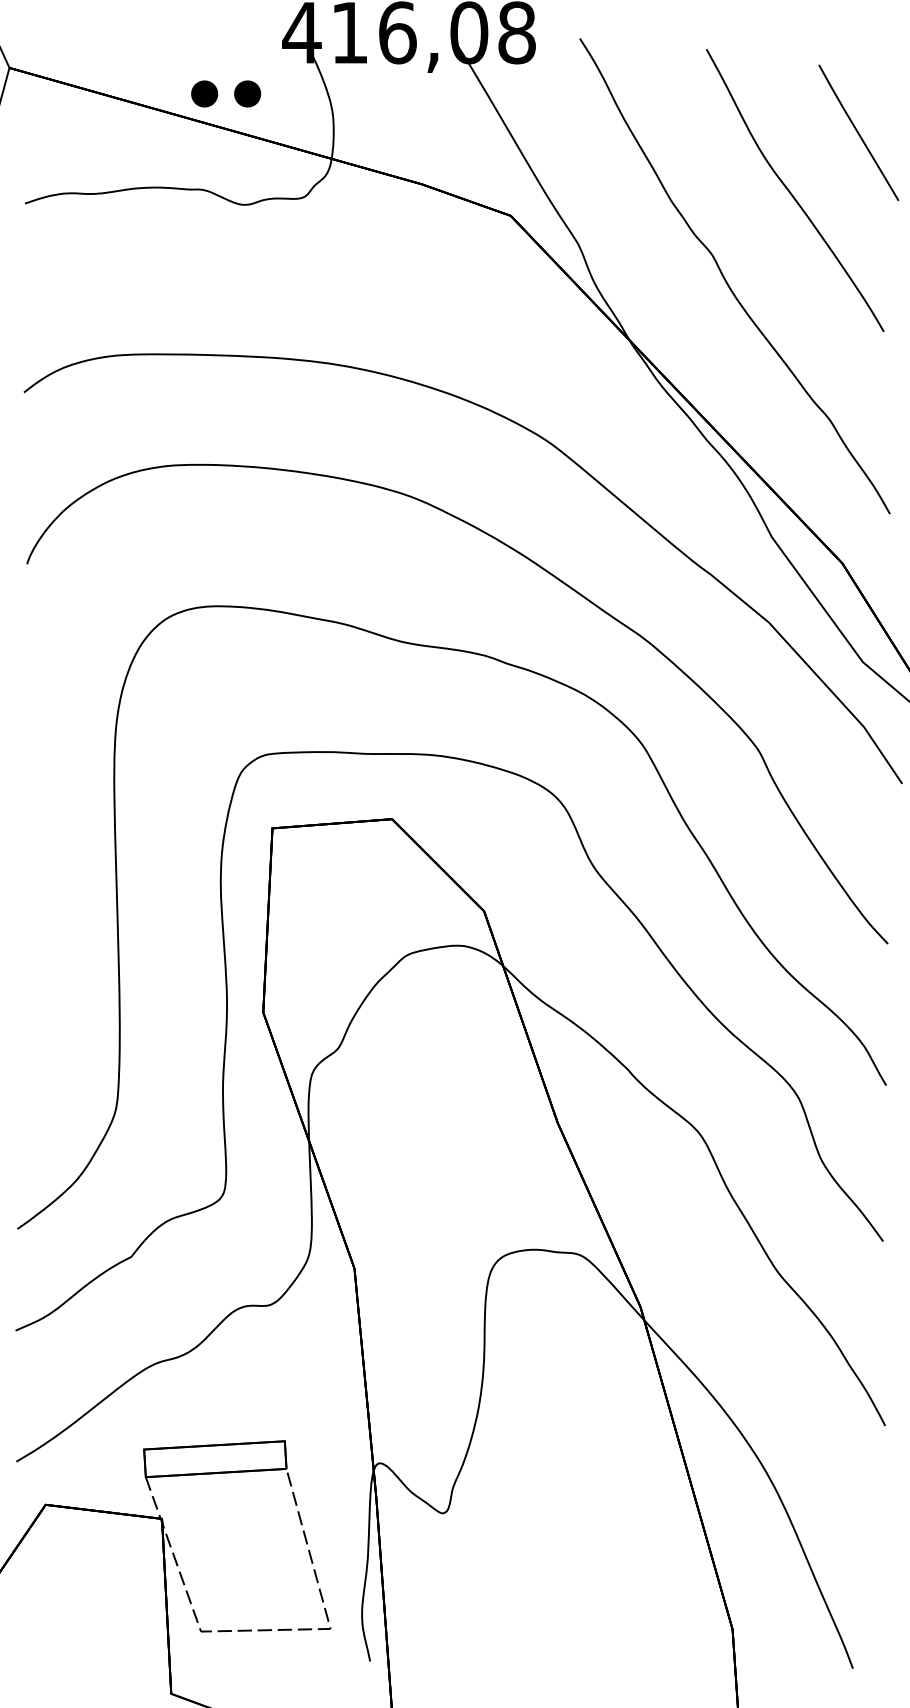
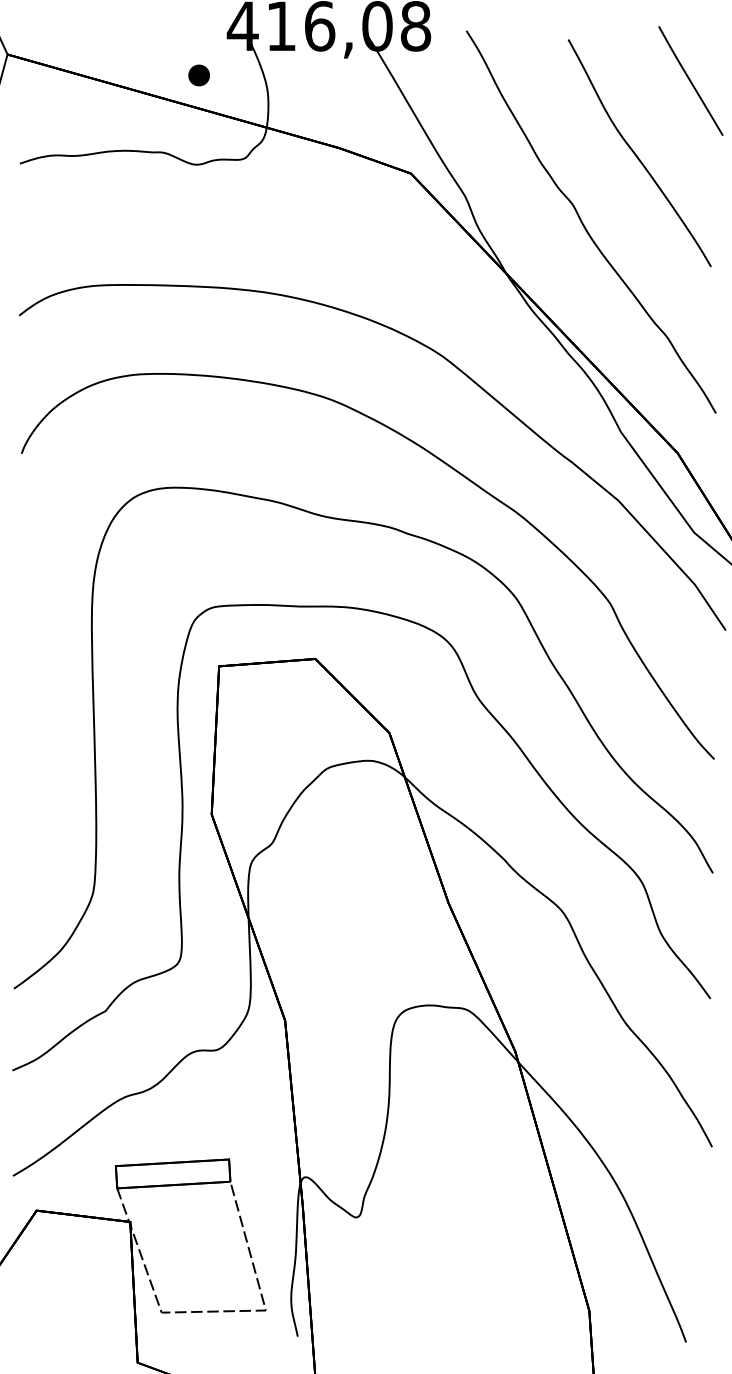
part: (204, 93) -> (164, 75), removed
curve: (858, 132) -> (690, 80), moved

